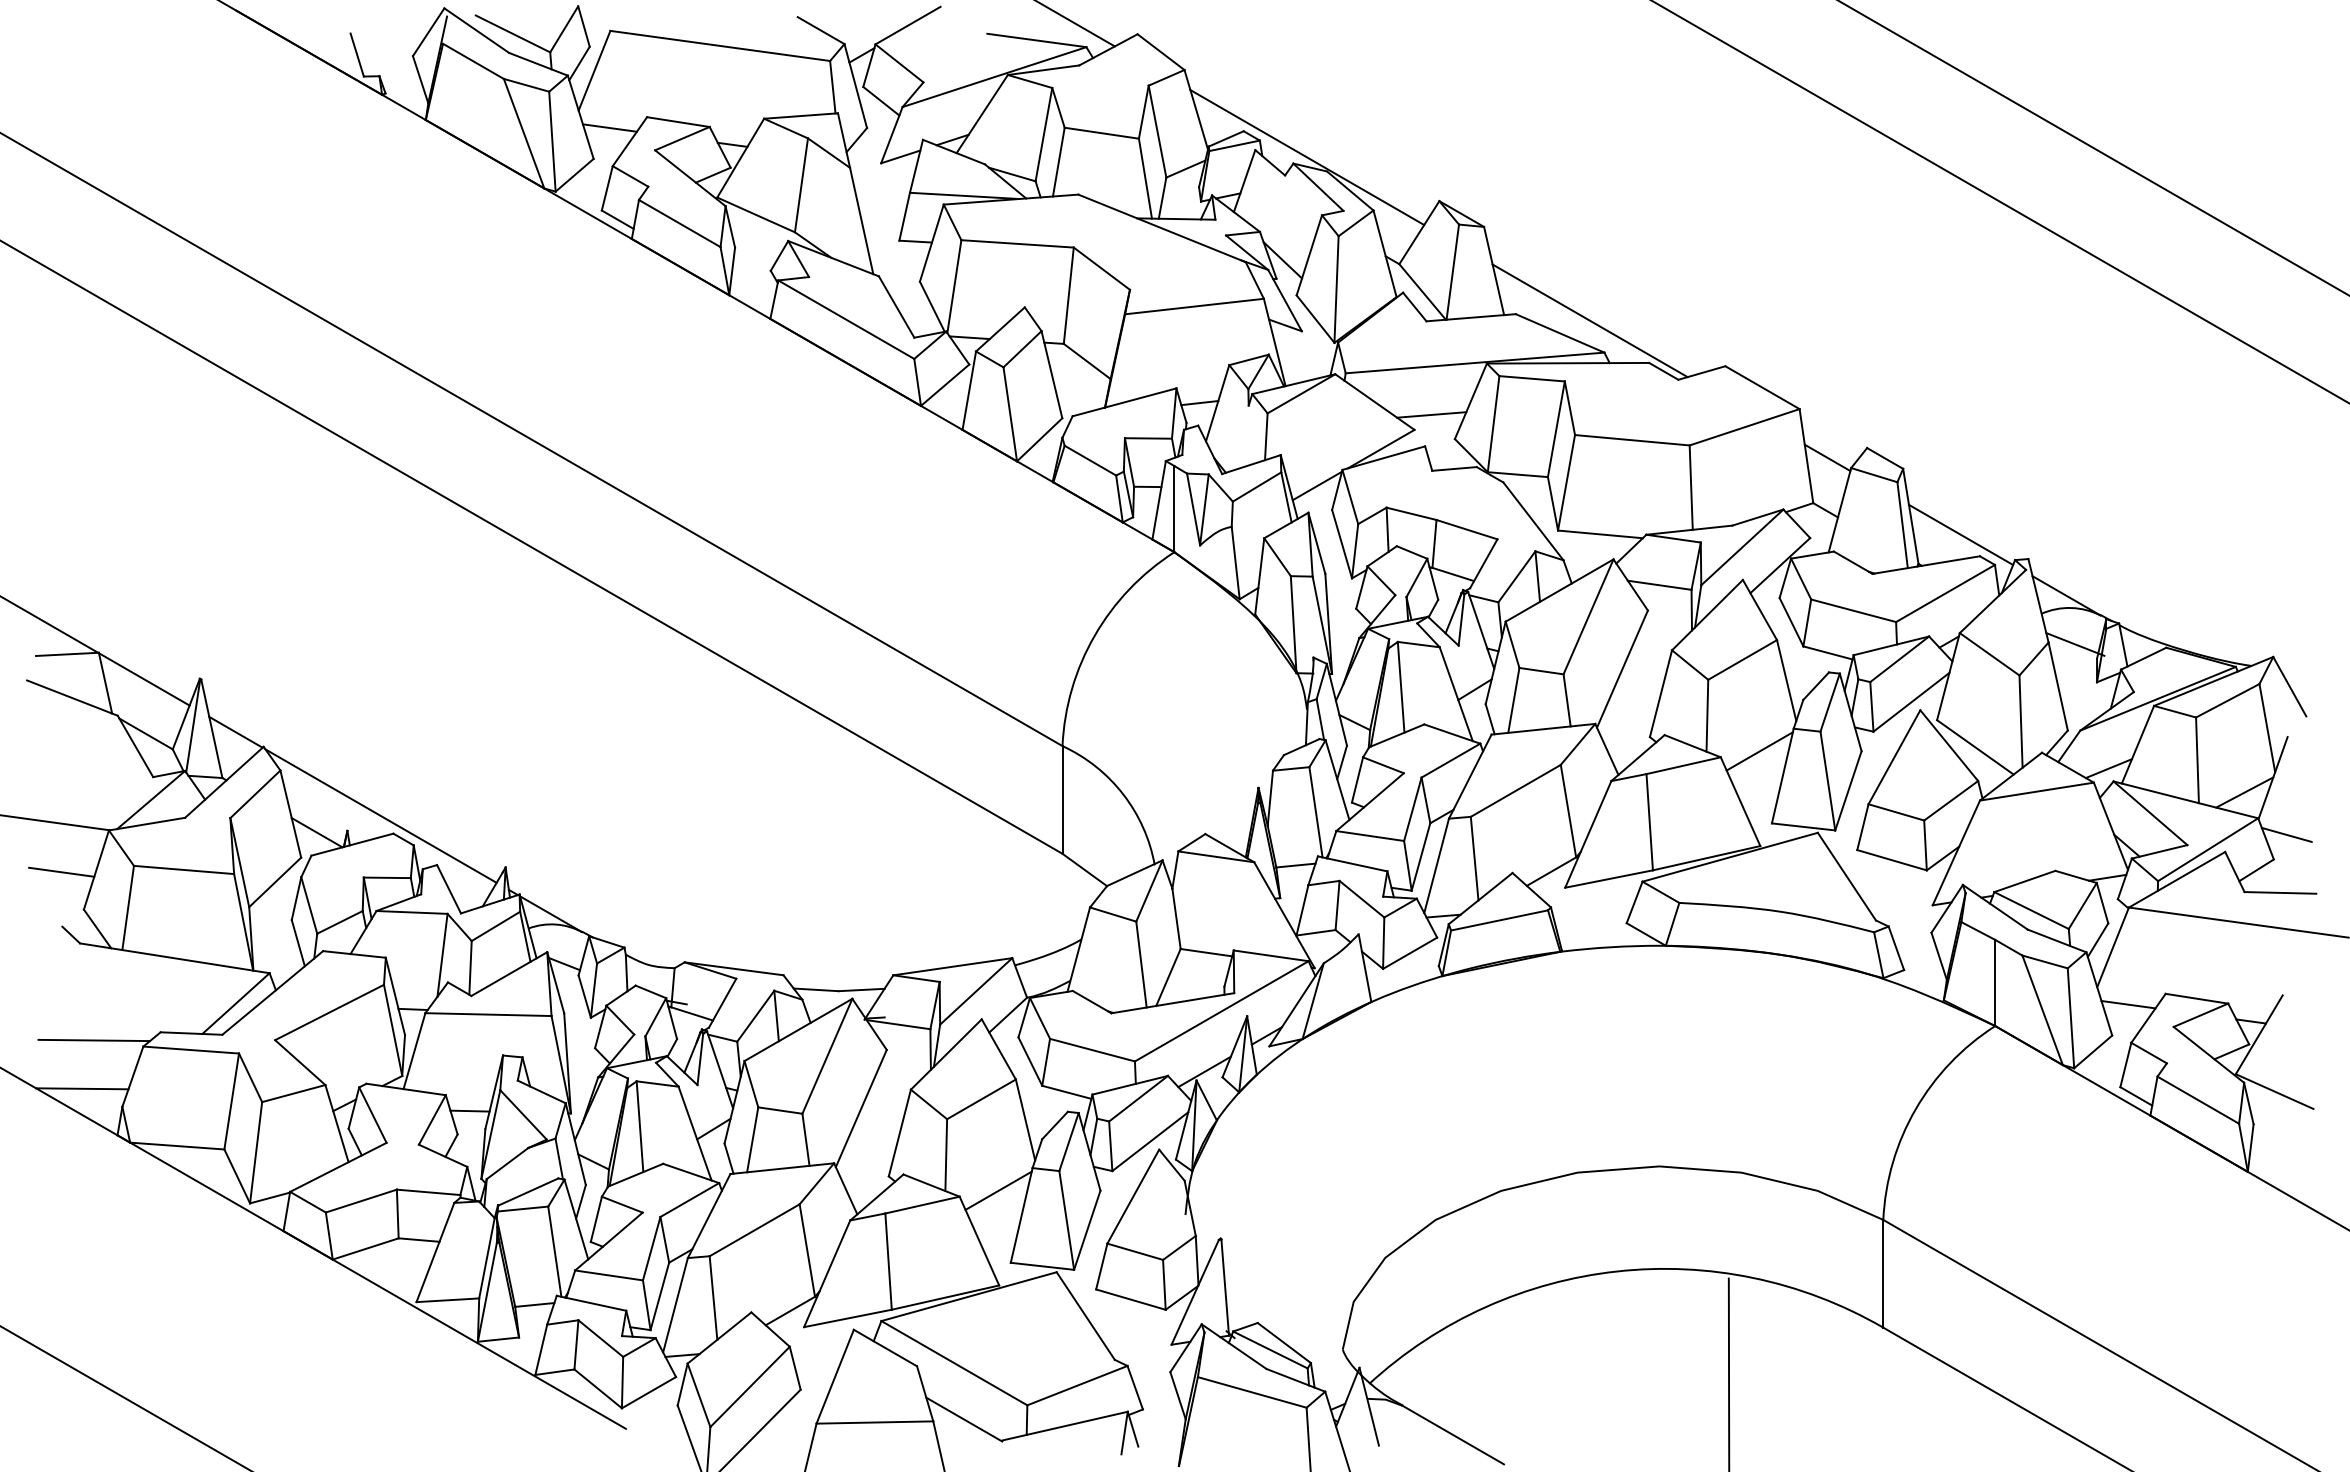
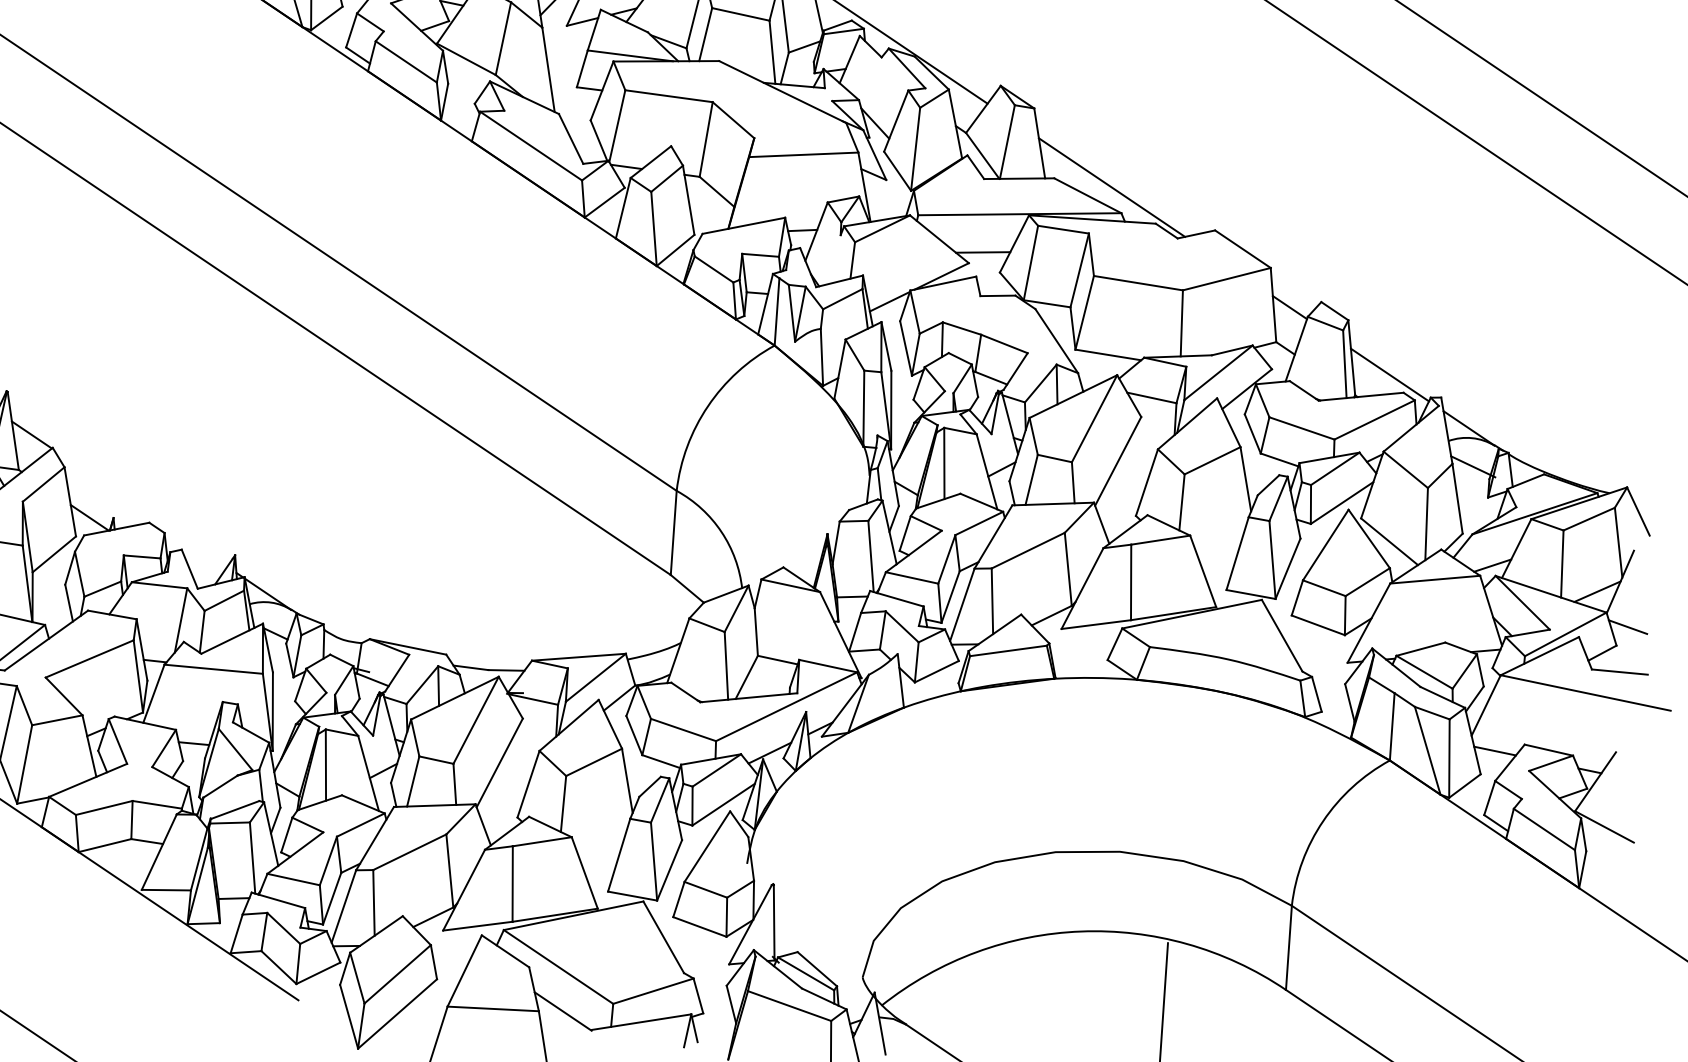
line: (1759, 751) -> (1220, 533), removed
line: (380, 815) -> (140, 507), removed
line: (998, 1190) -> (602, 834), removed

